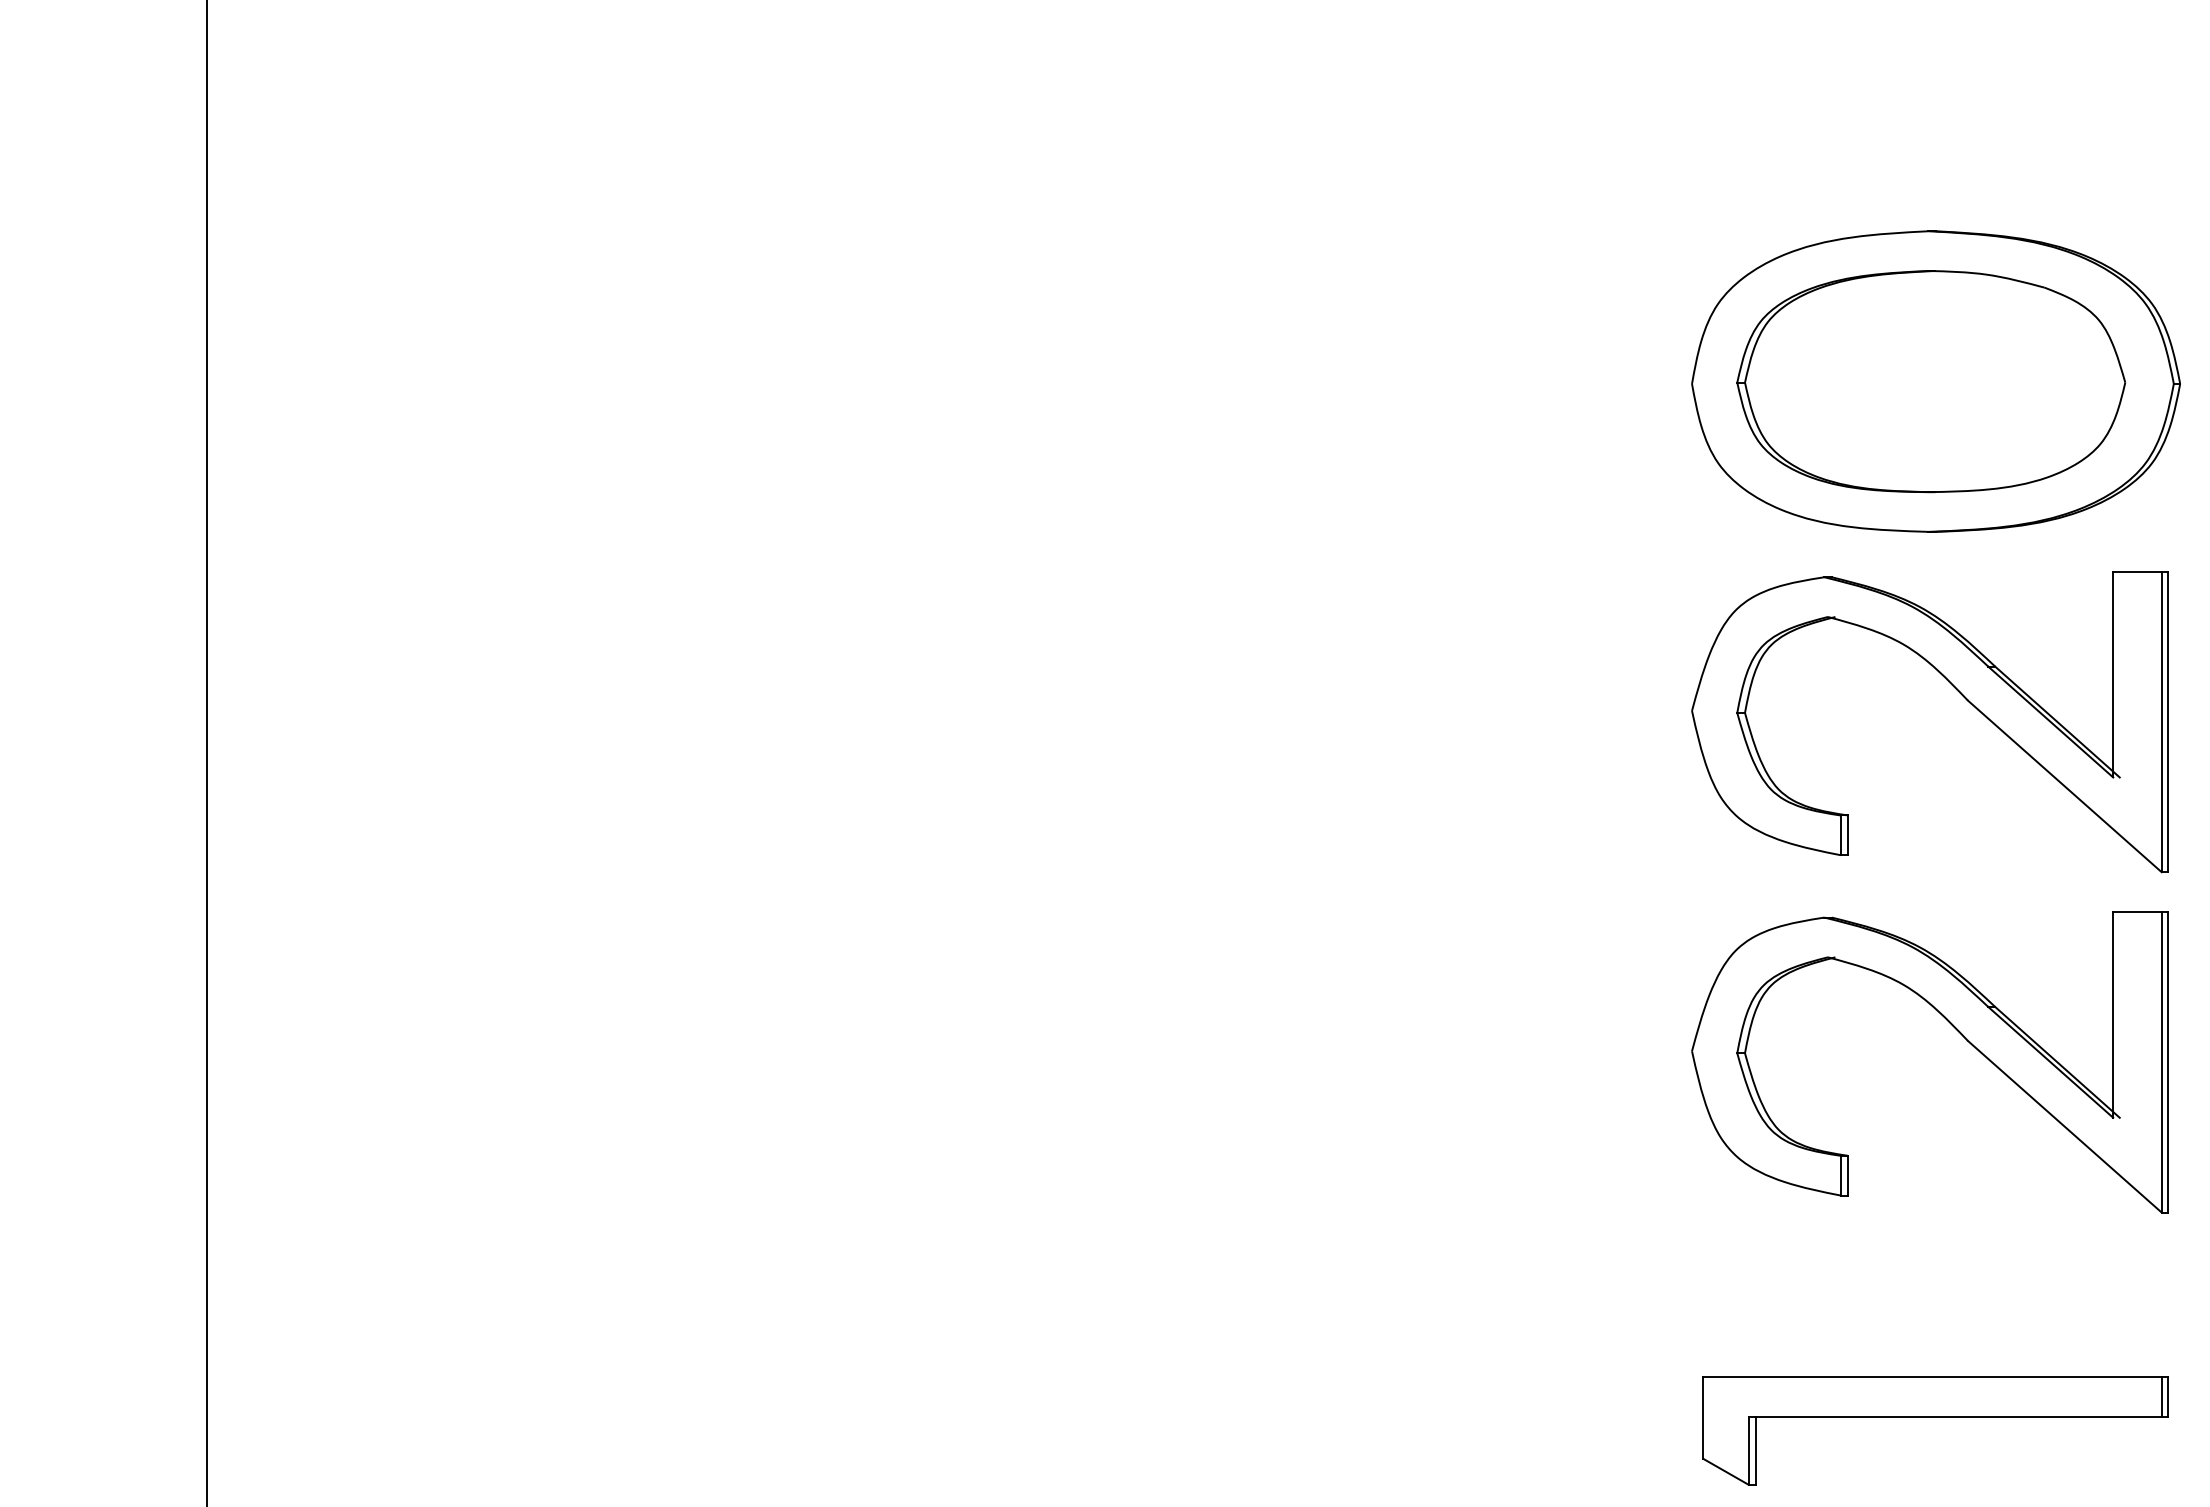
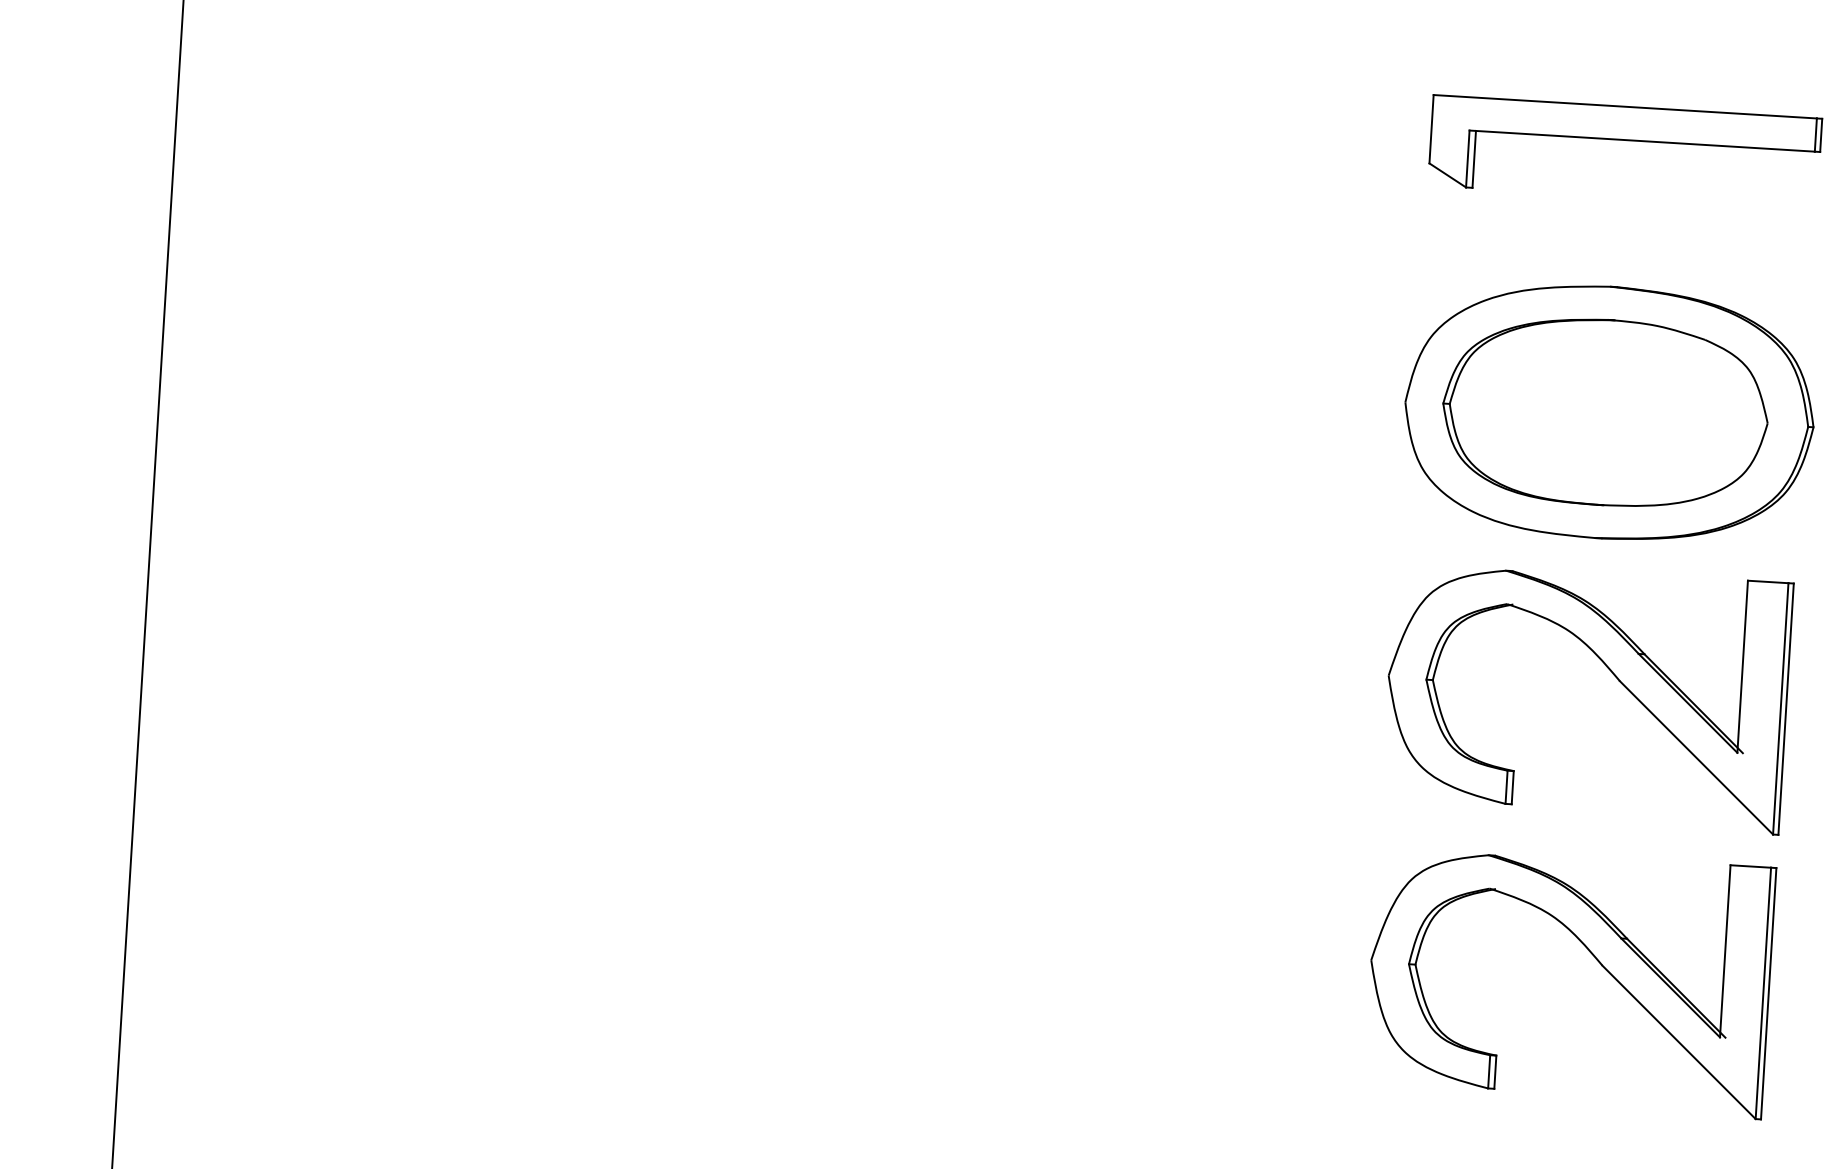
part: (1935, 55) -> (1625, 140), added

